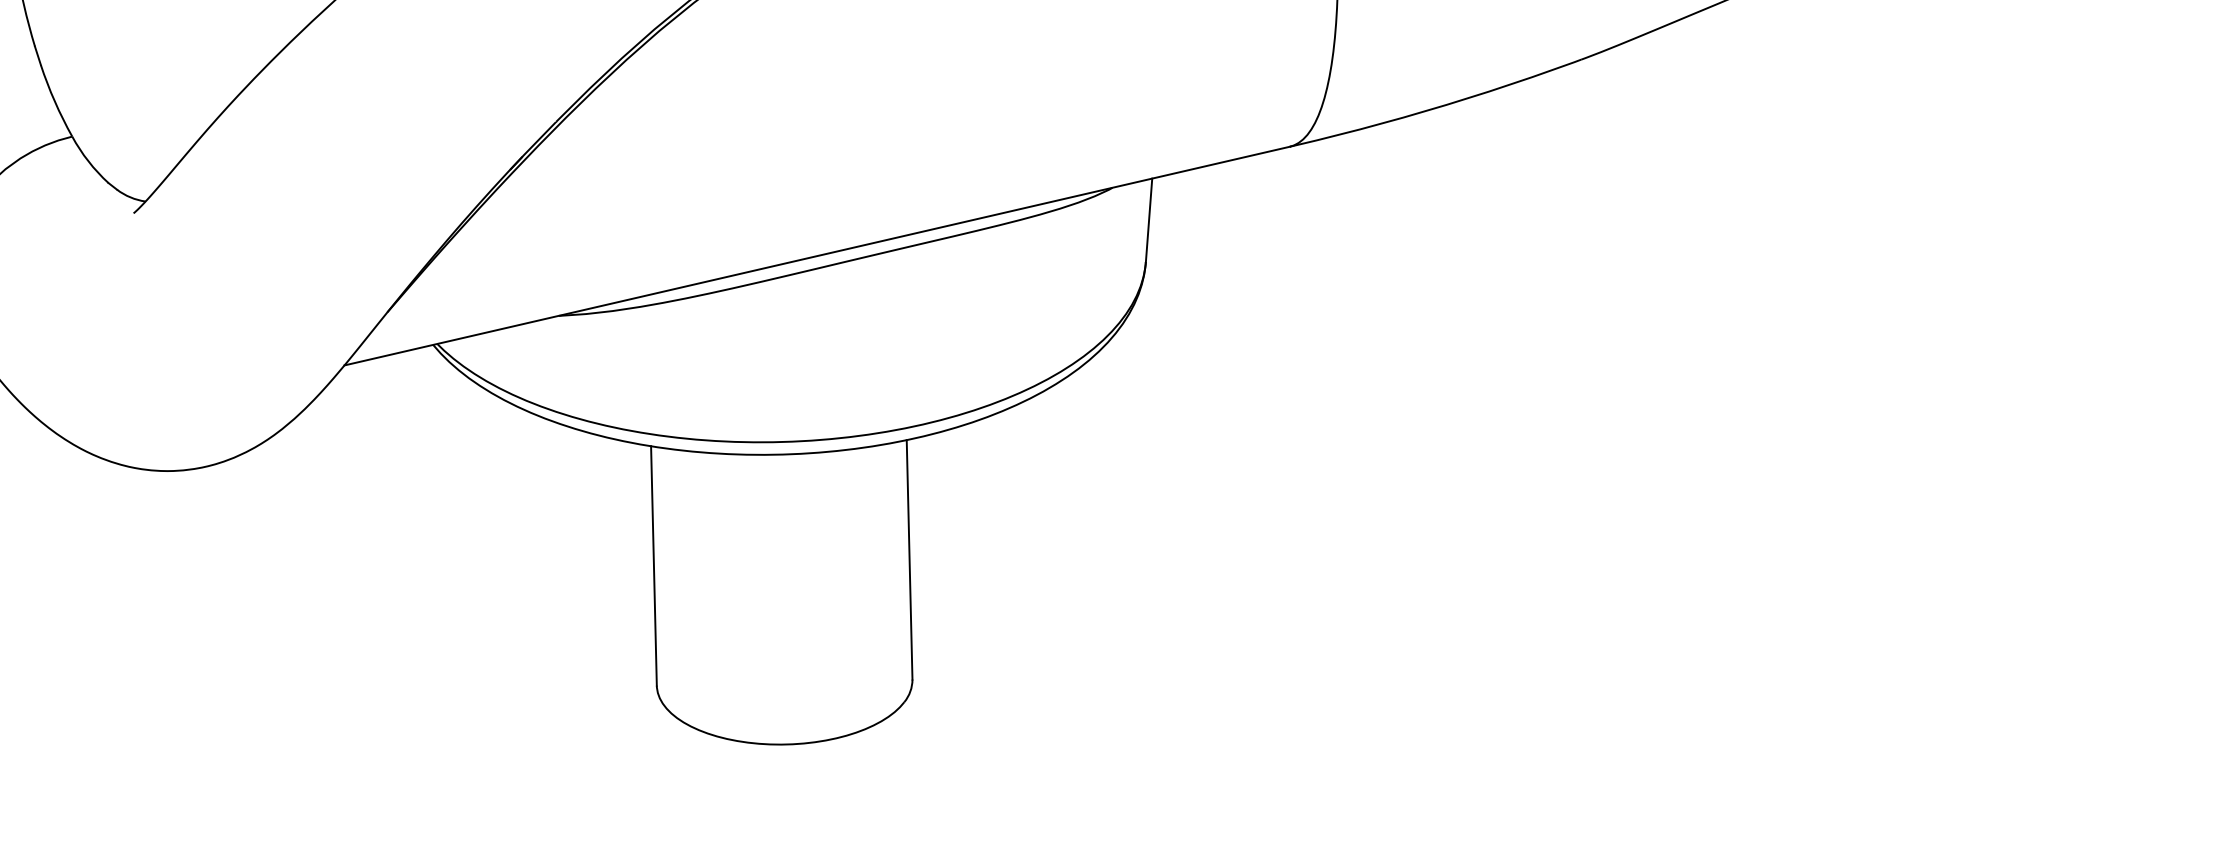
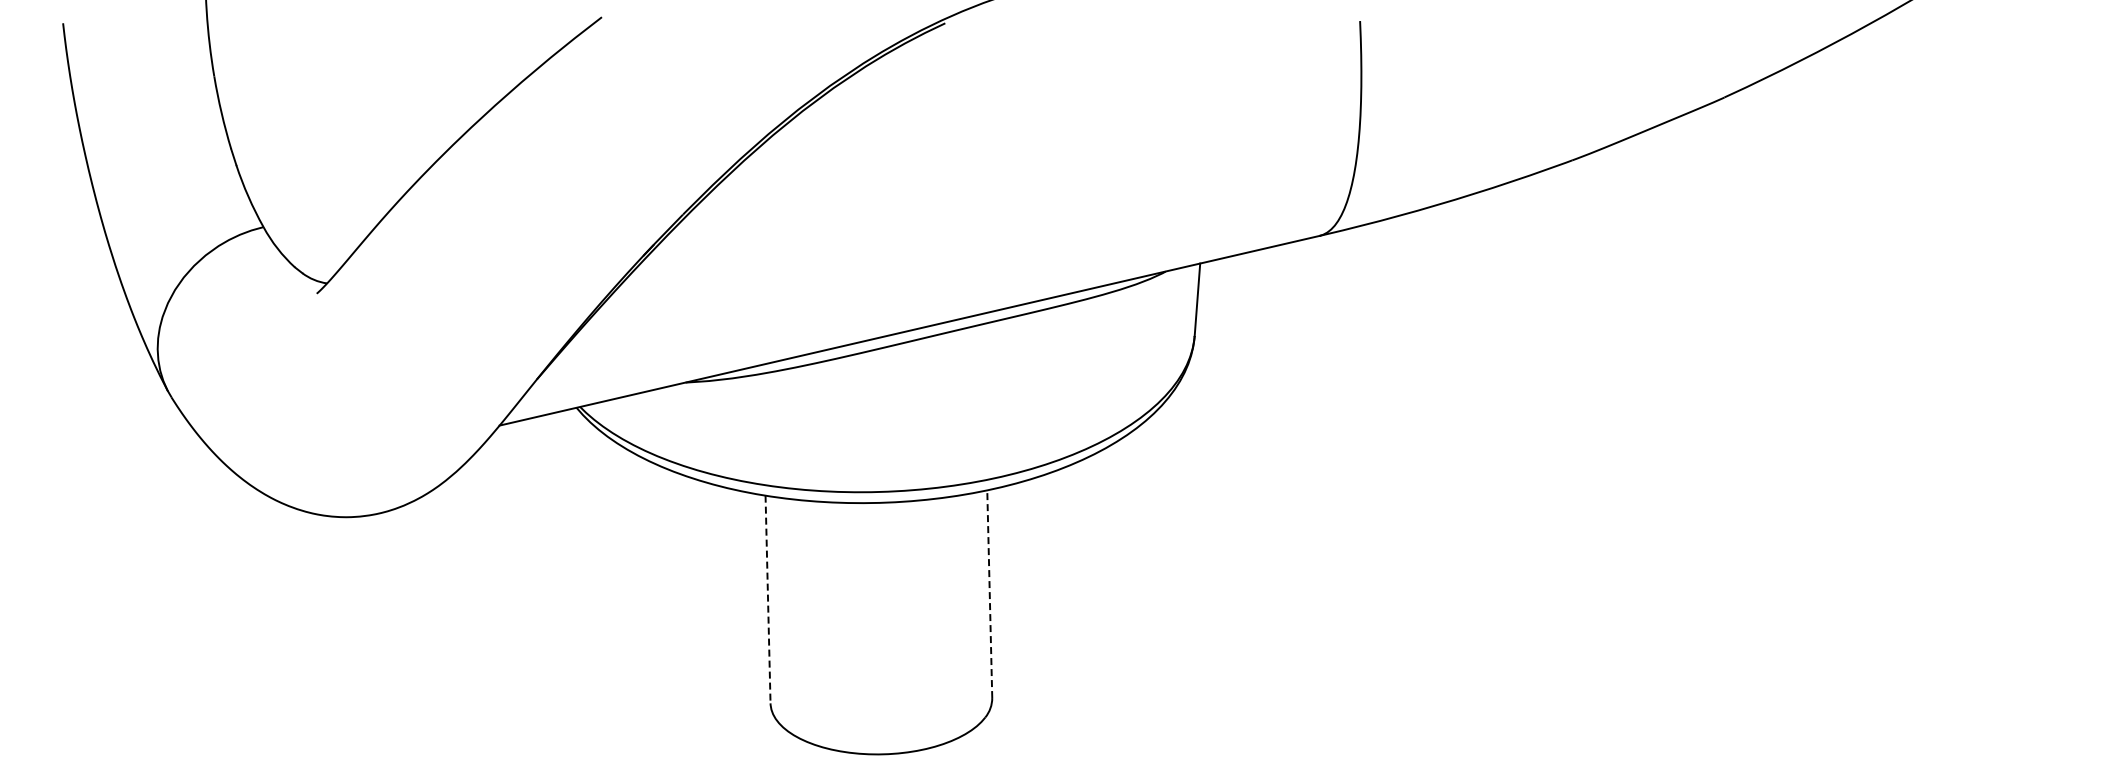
line: (909, 560) -> (989, 594), solid -> dashed
line: (654, 565) -> (768, 599), solid -> dashed

